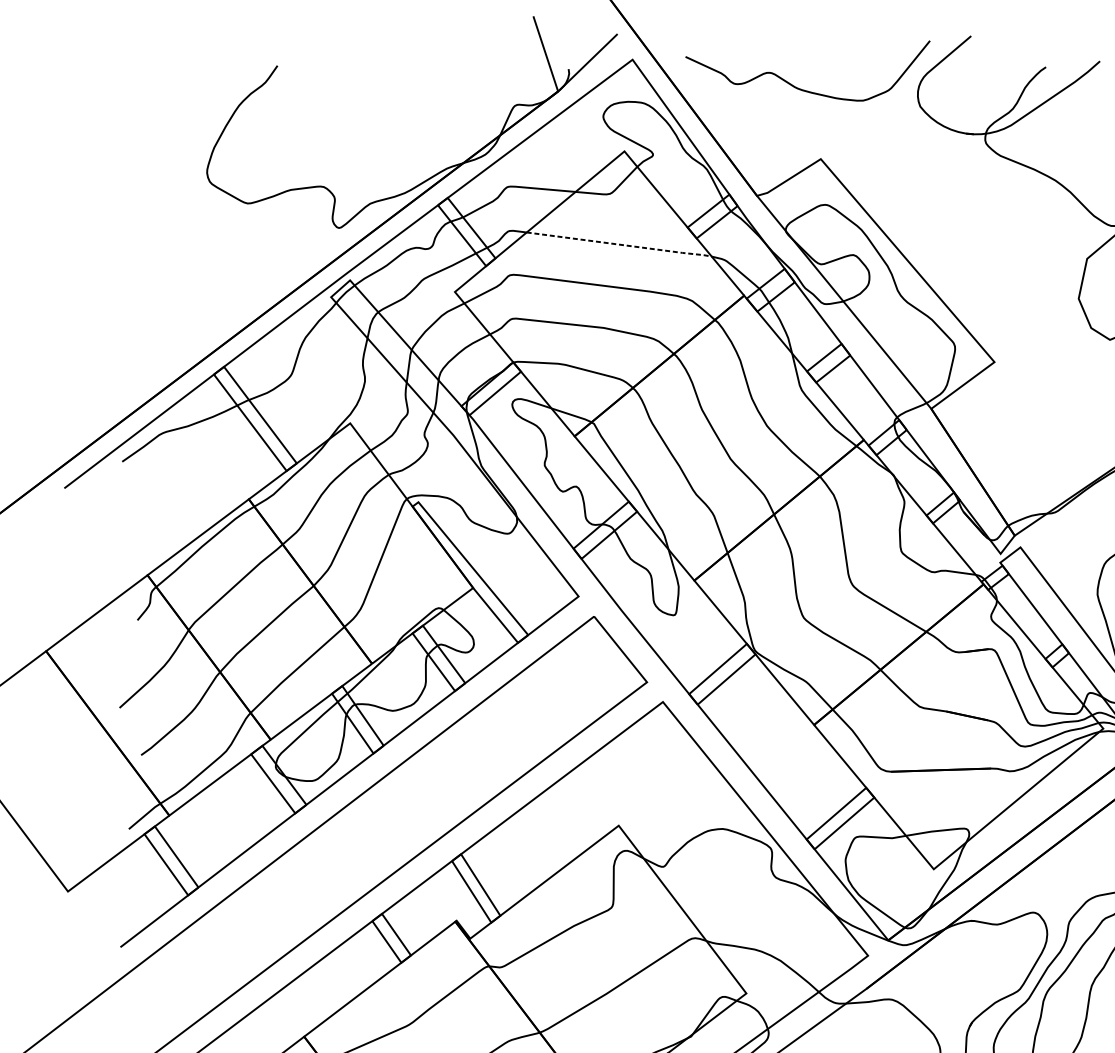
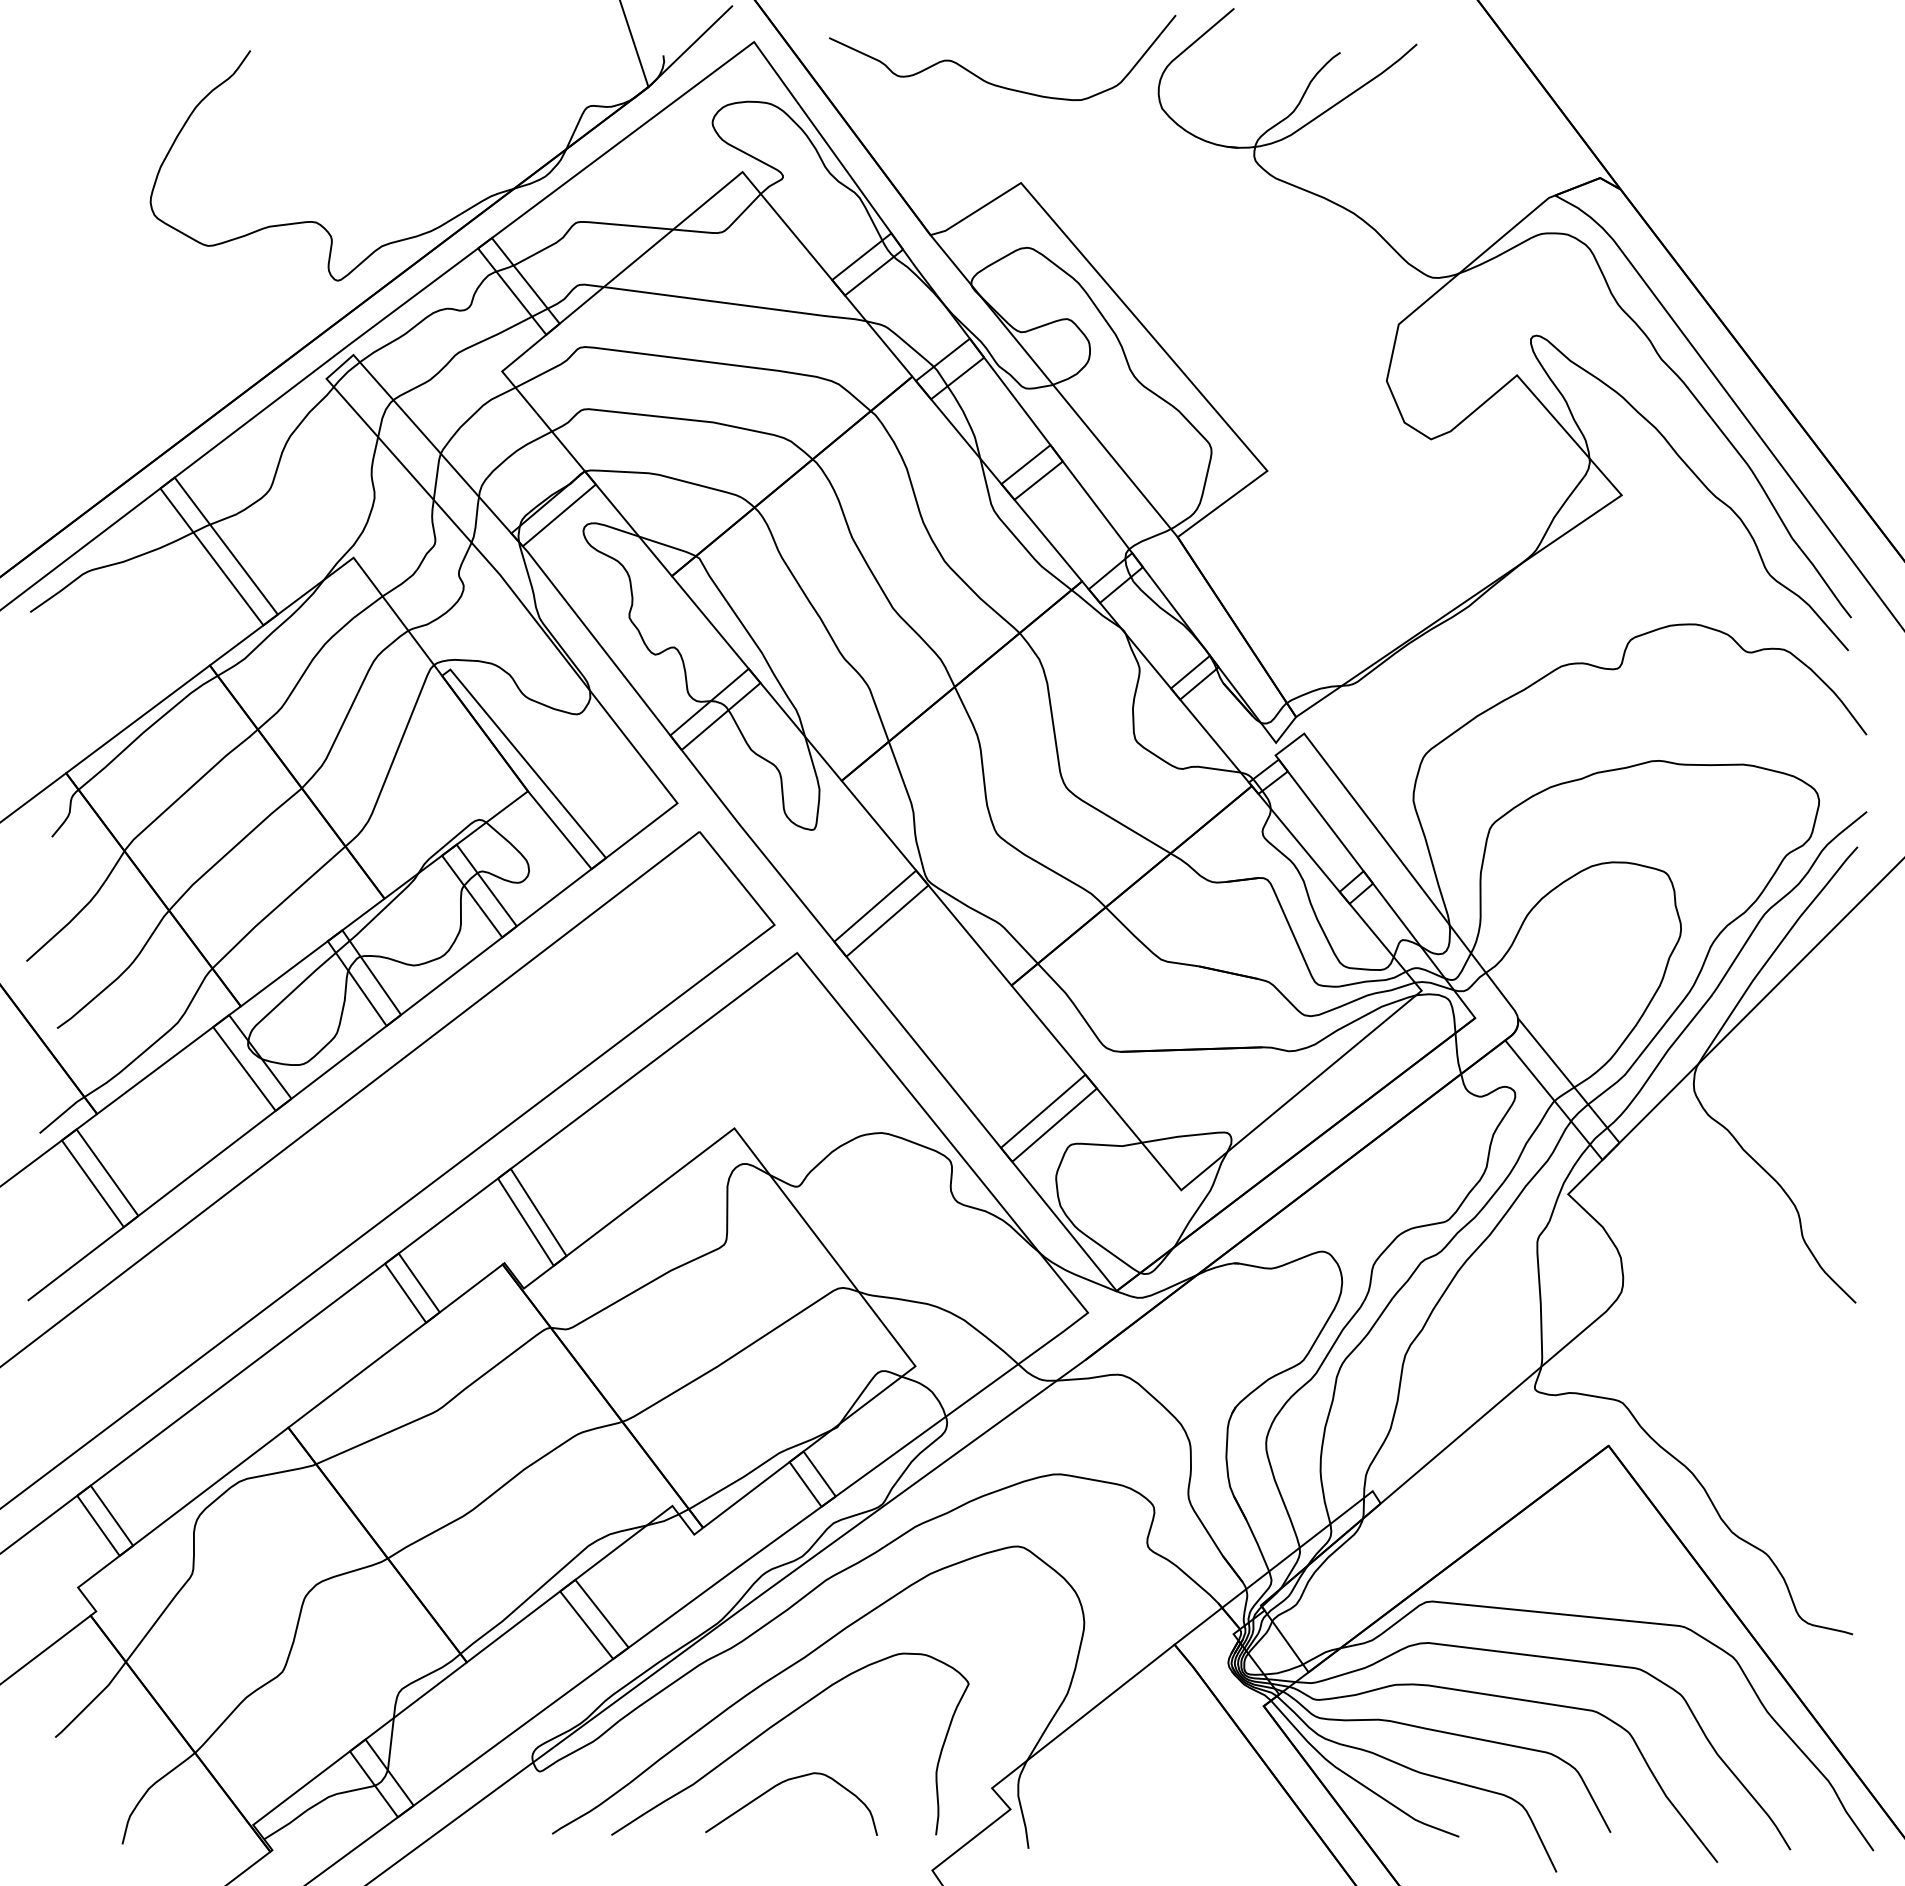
line: (620, 244) -> (736, 304), dashed -> solid

